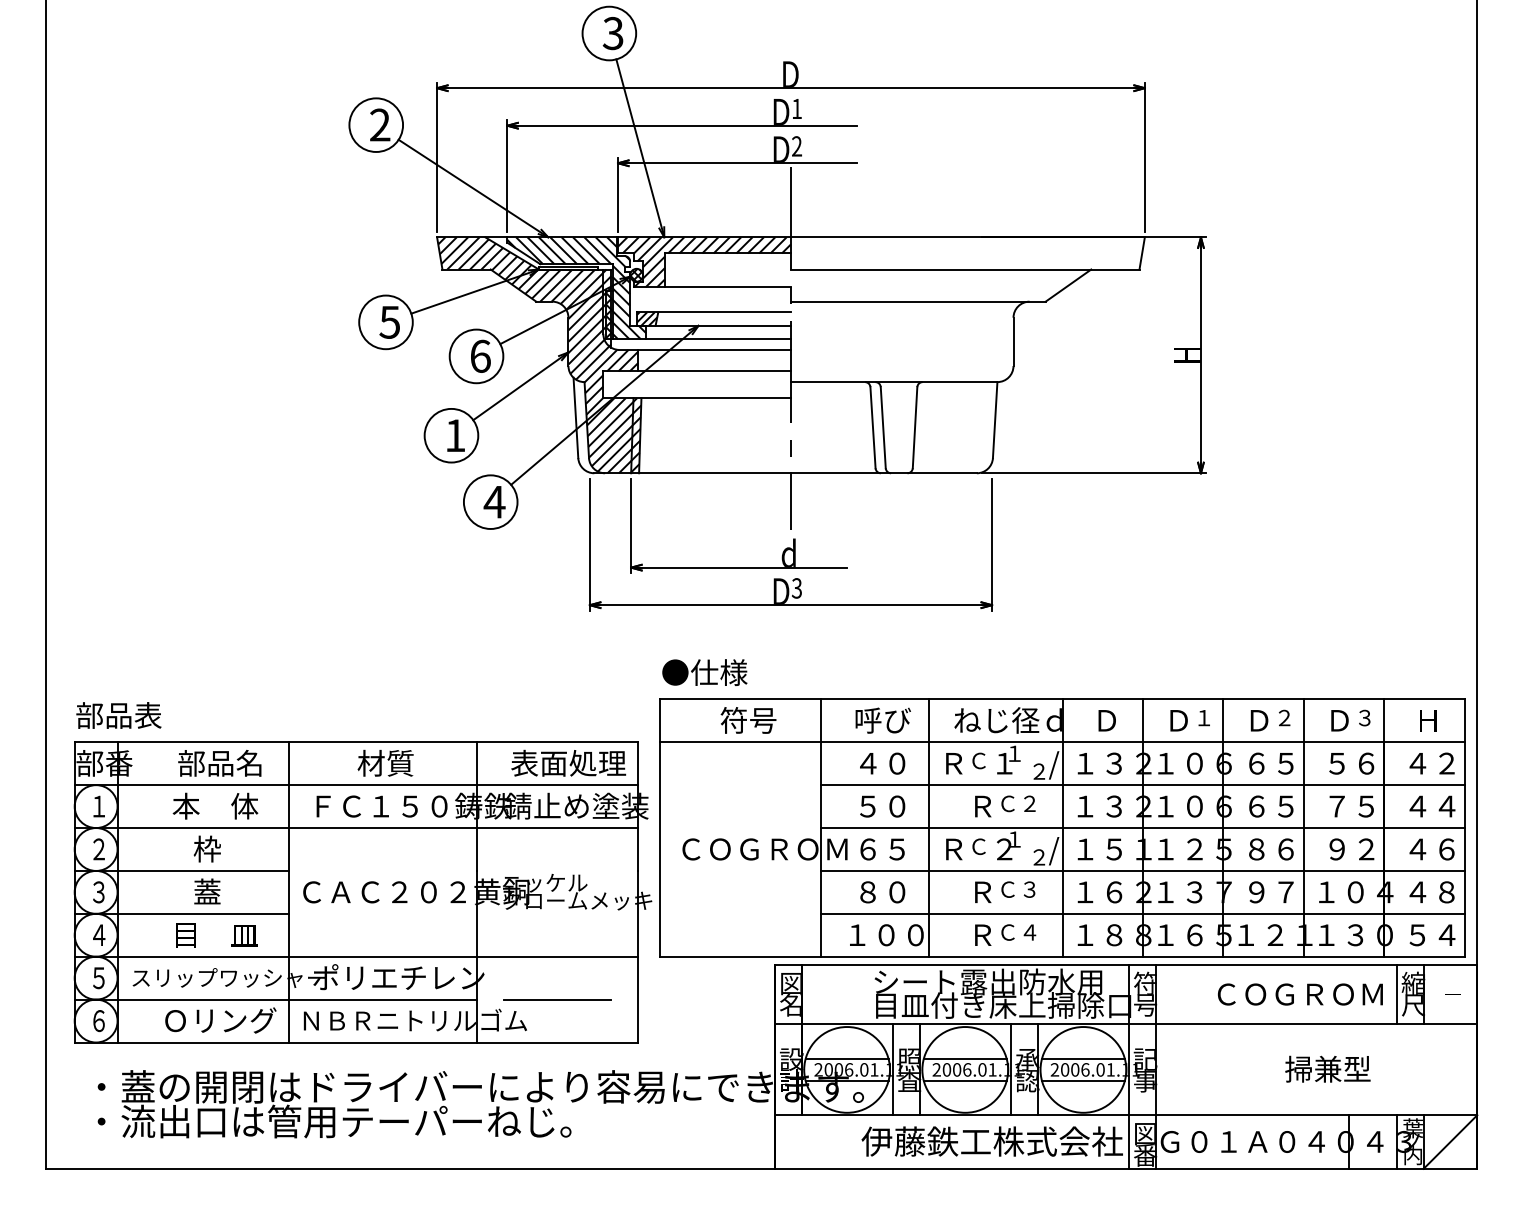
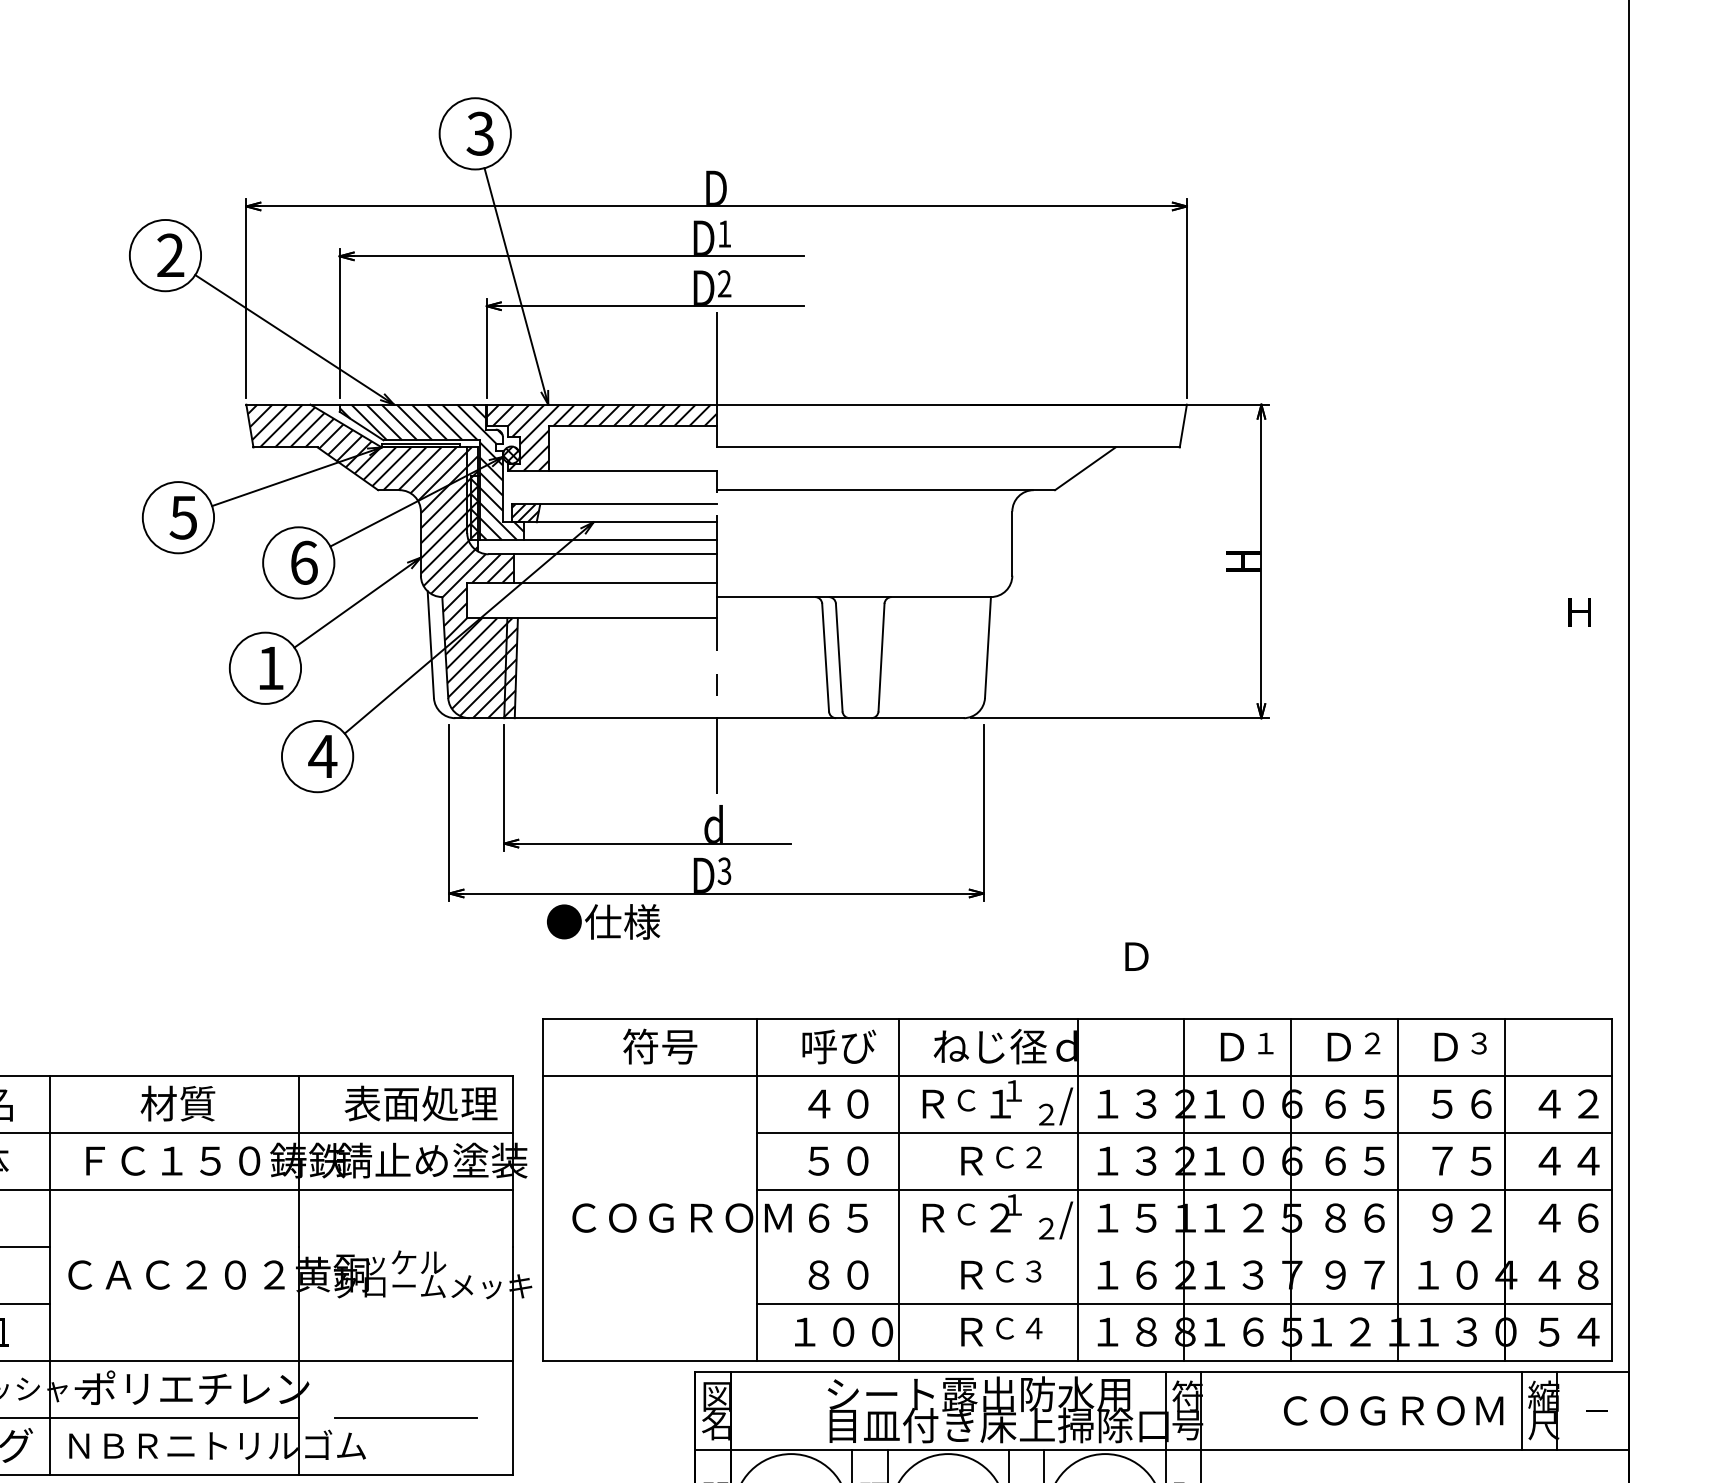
text: (704, 672) -> (603, 921), moved
text: (1106, 720) -> (1135, 956), moved
text: (1428, 720) -> (1579, 612), moved
line: (1142, 870) -> (1183, 1246), removed

